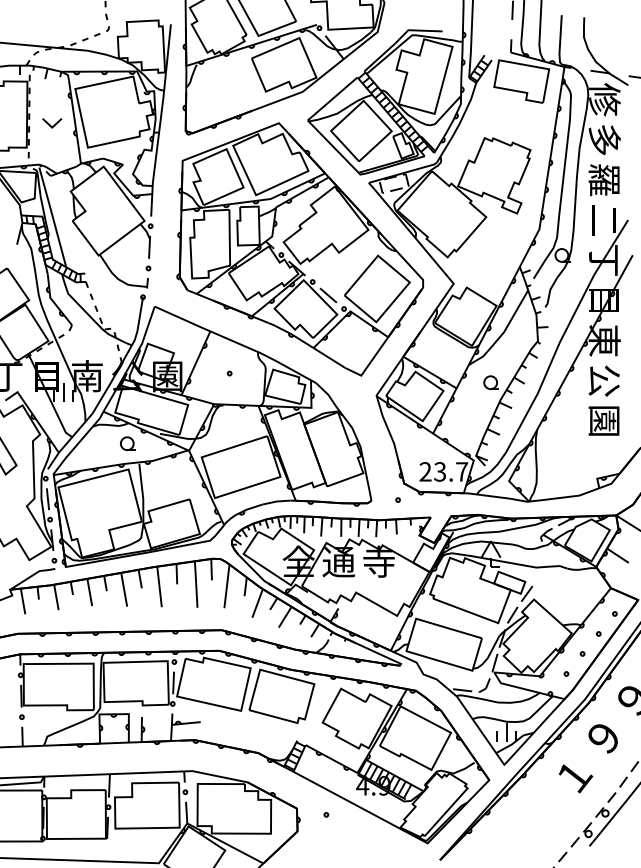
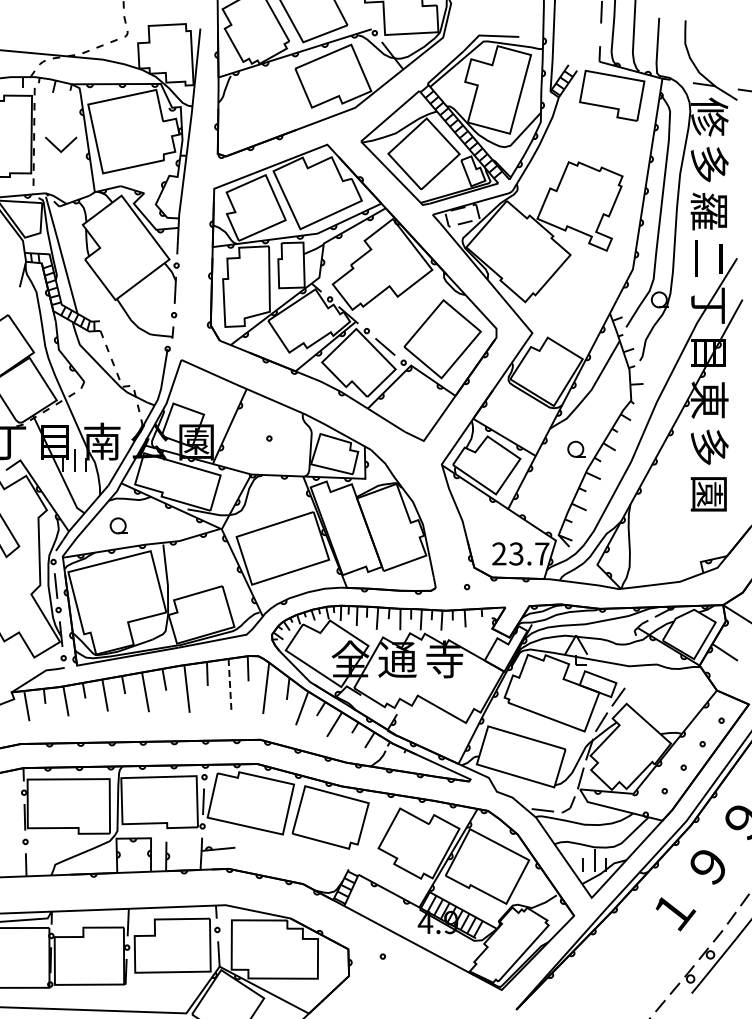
part: (51, 123) -> (60, 144), size x1.4
text: (604, 381) -> (709, 447), 公 -> 多
part: (127, 443) -> (118, 525), moved
line: (196, 584) -> (230, 686), solid -> dashed

